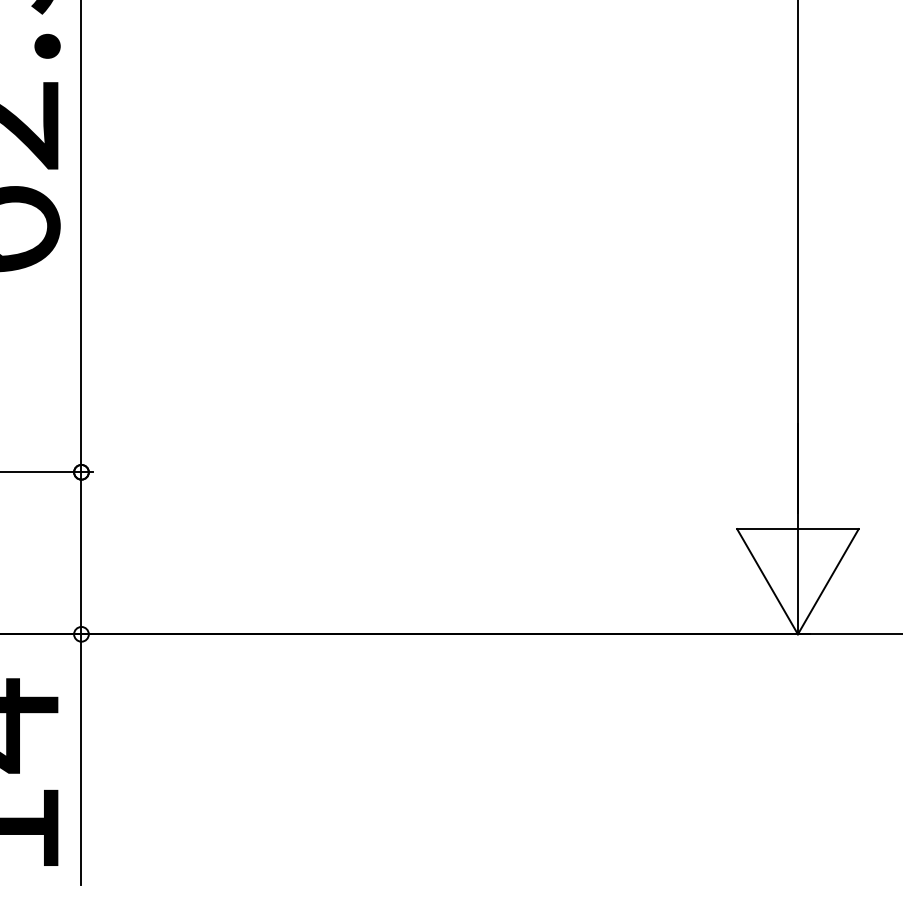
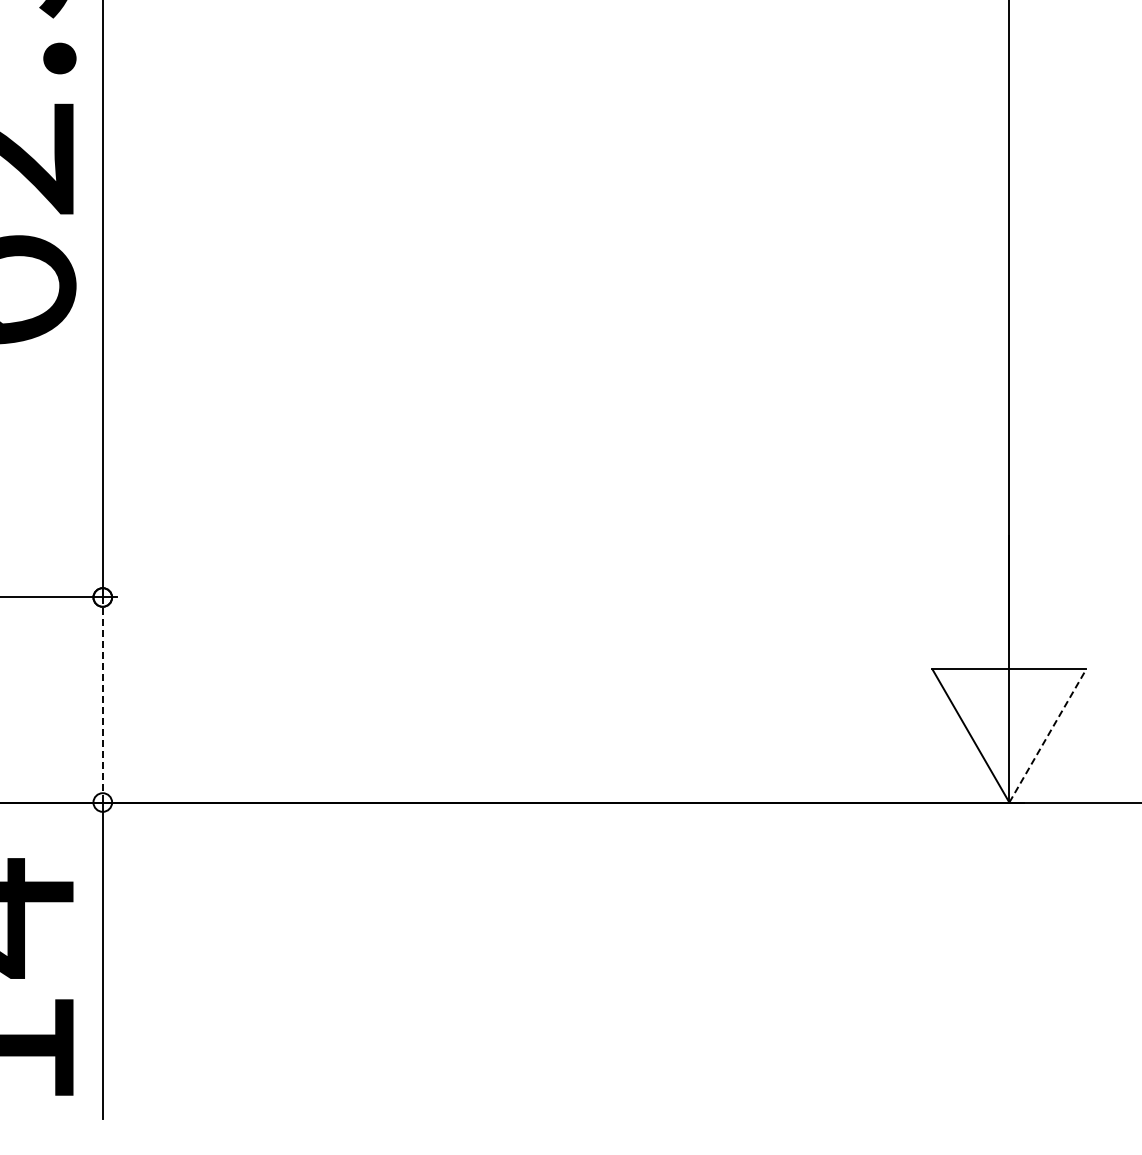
line: (81, 553) -> (102, 700), solid -> dashed
line: (828, 581) -> (1047, 735), solid -> dashed

